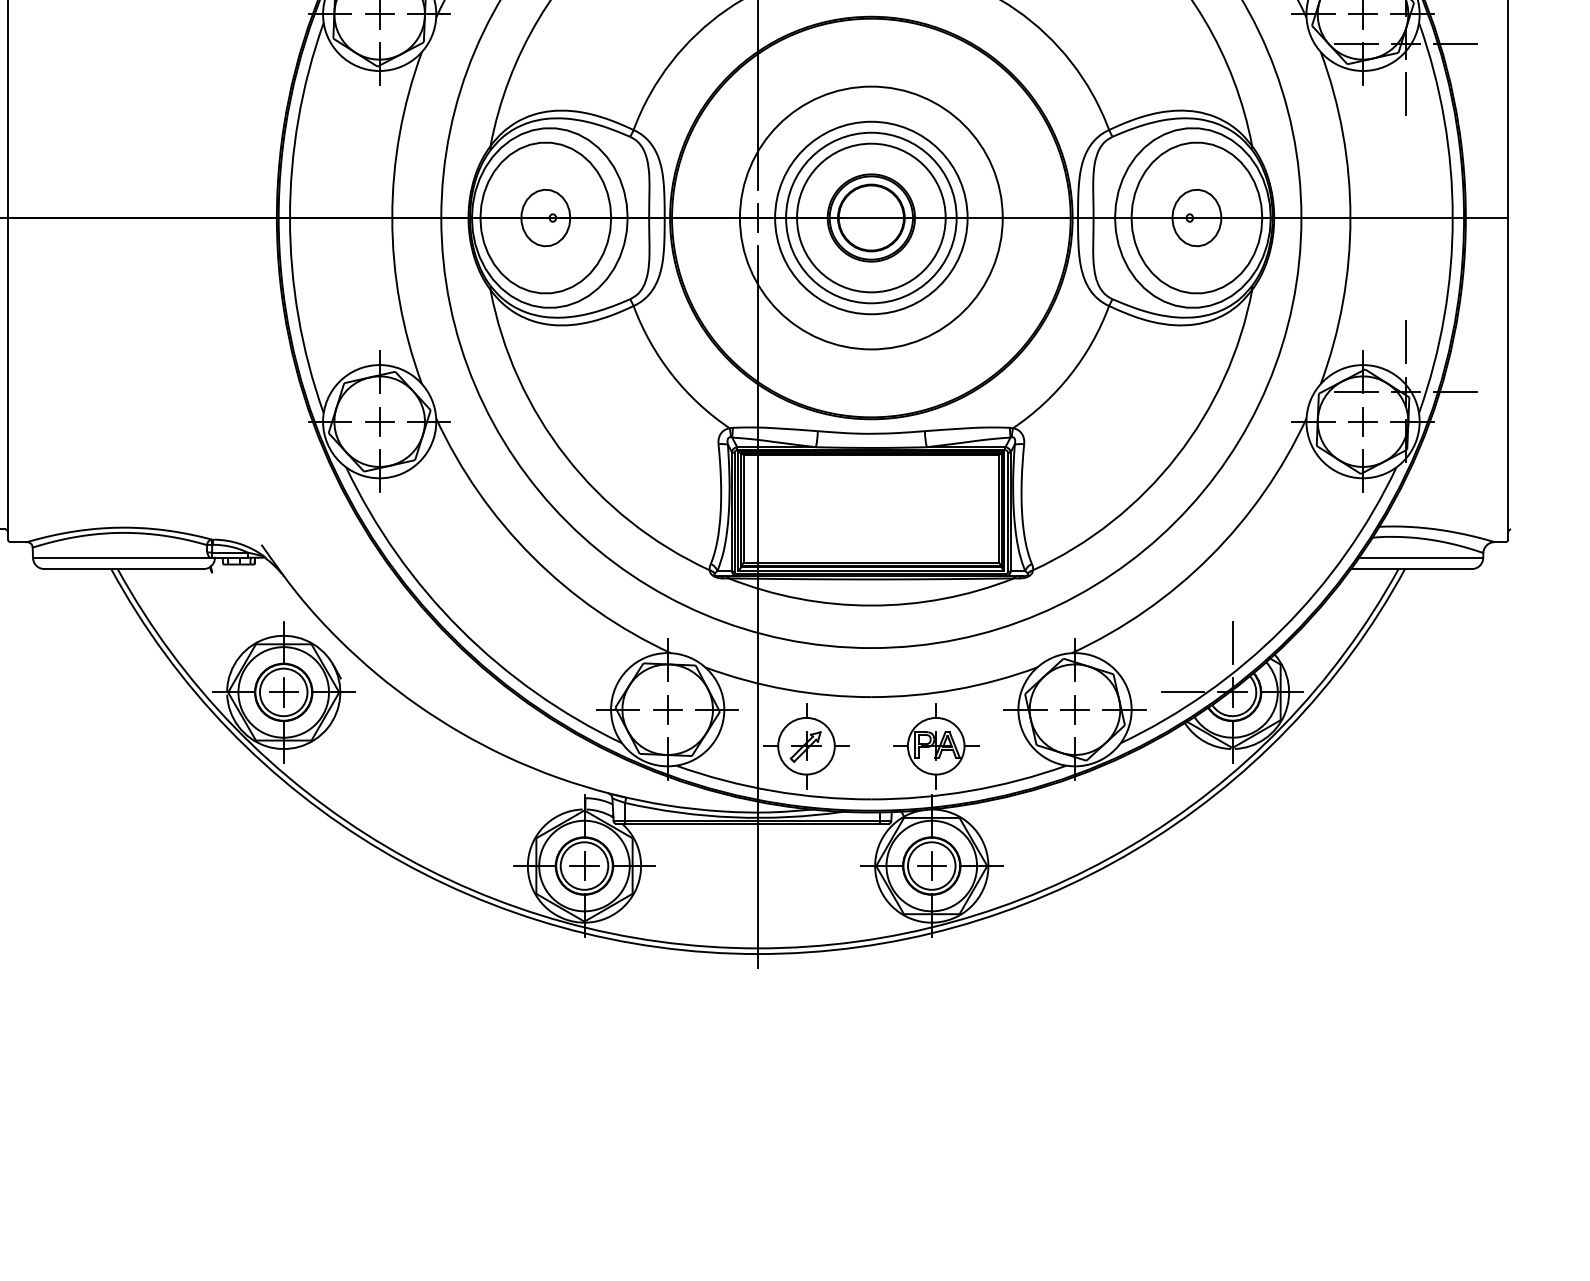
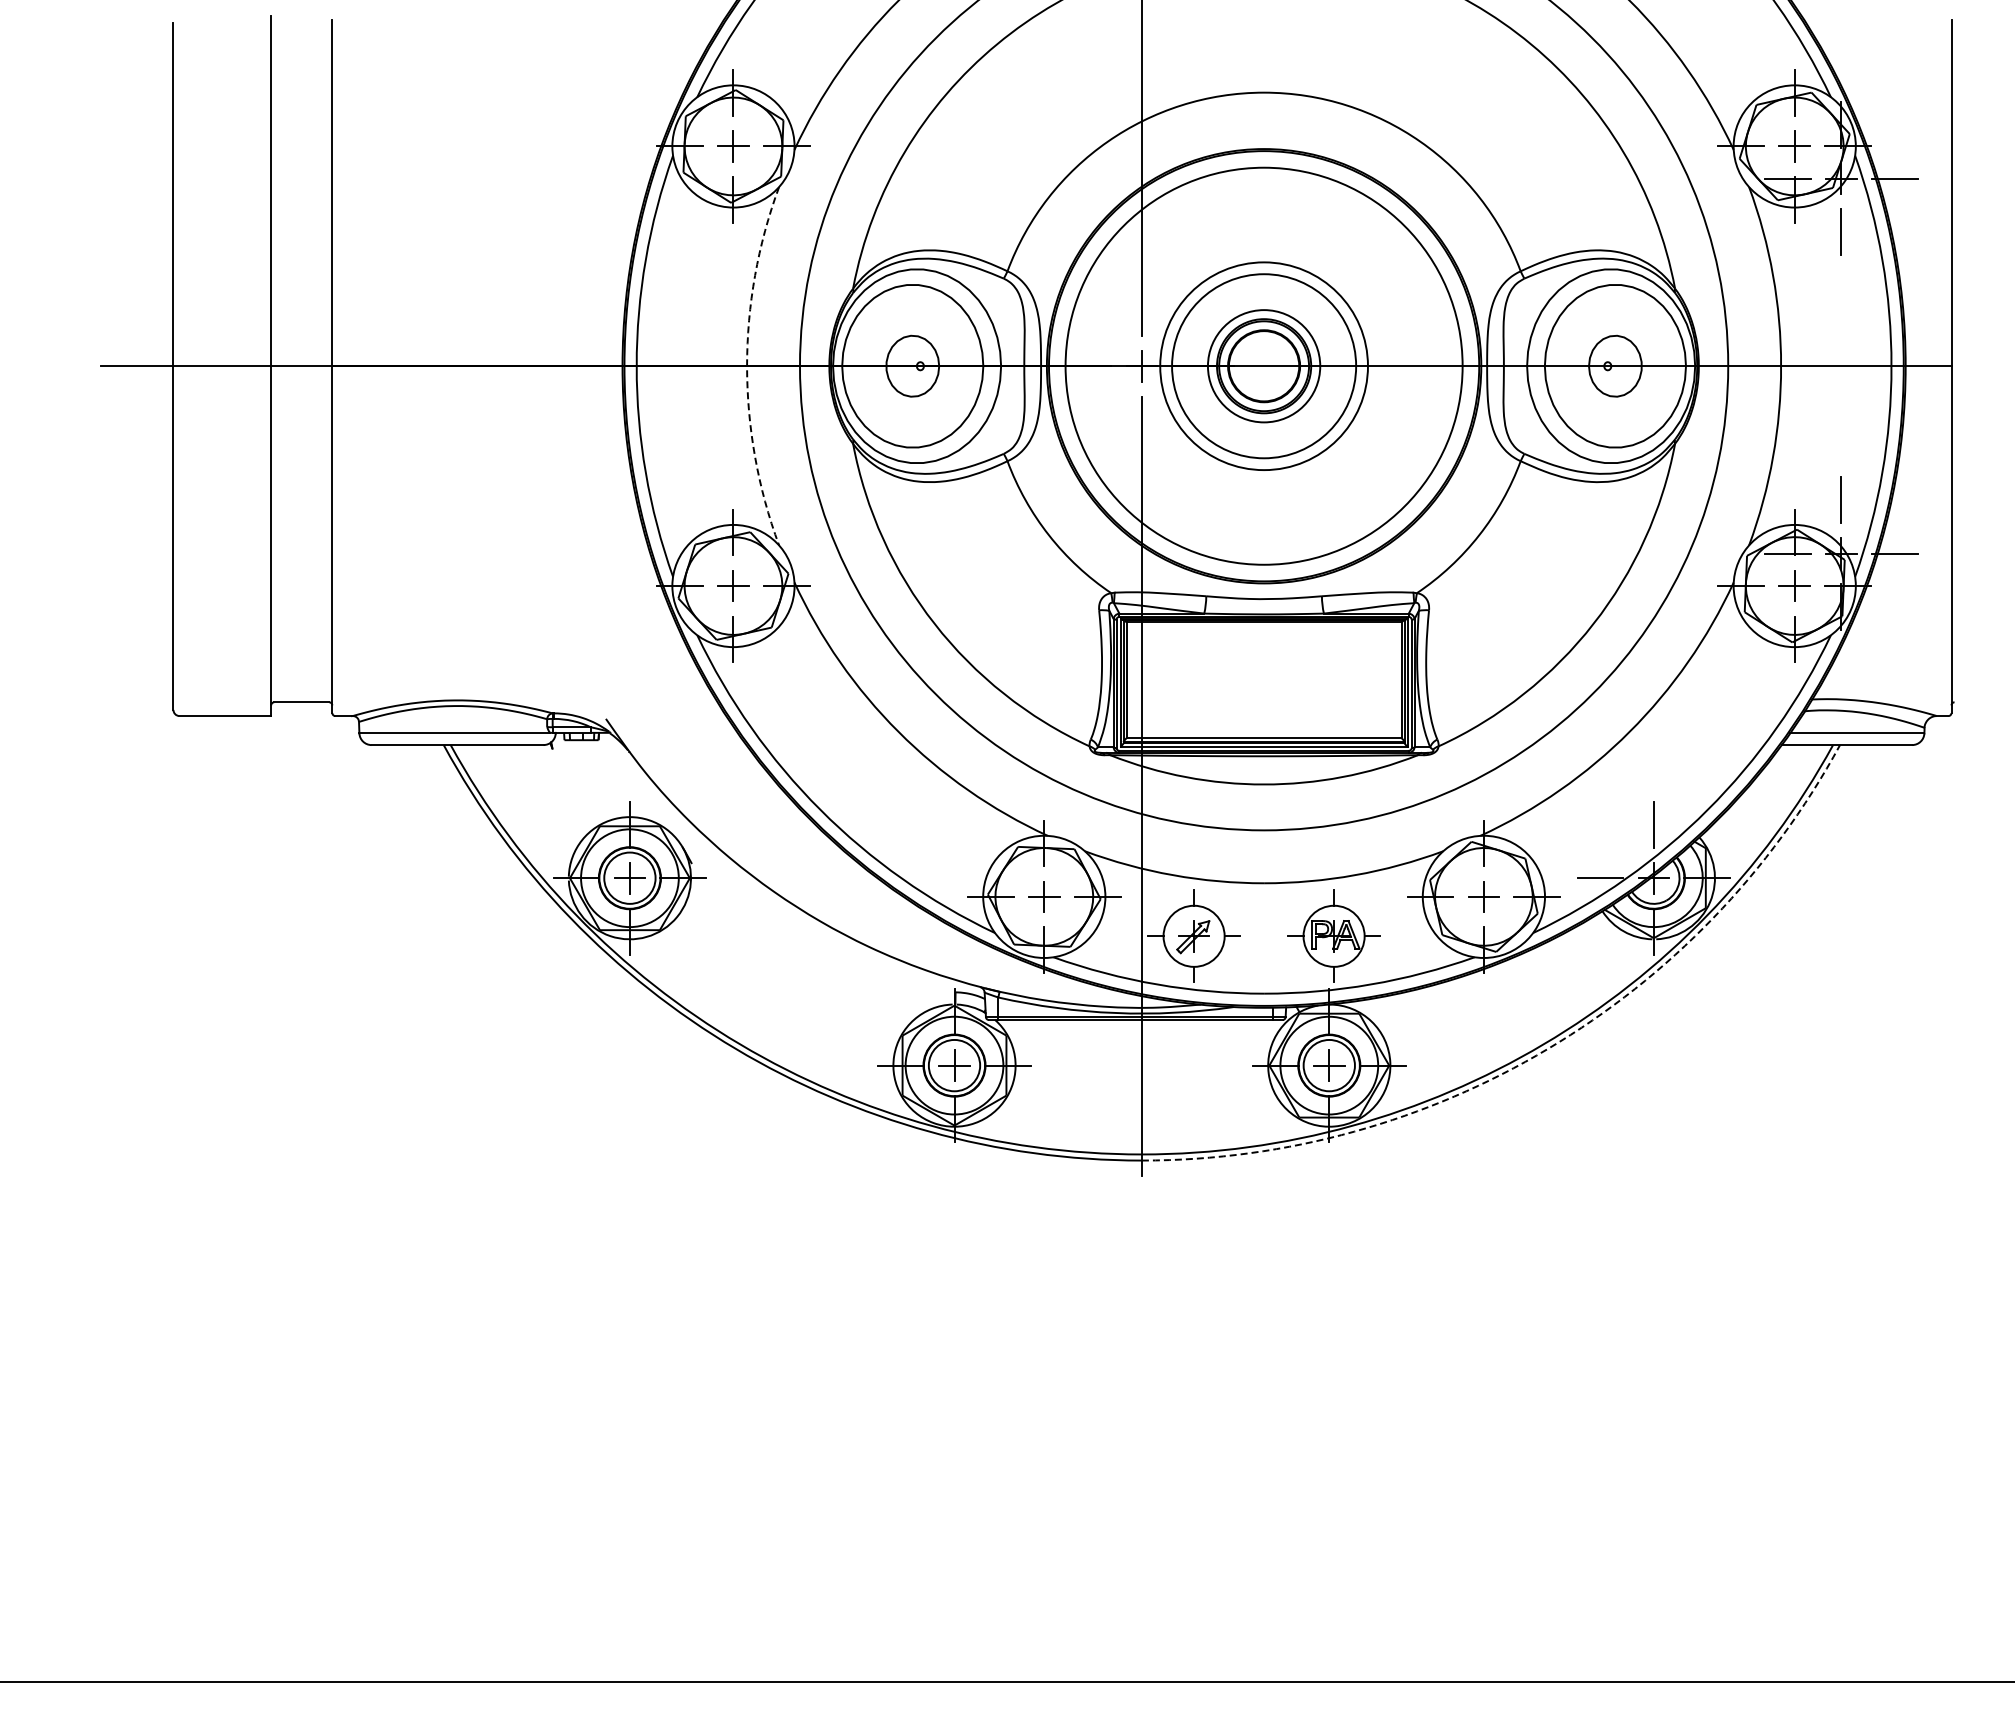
arc: (392, 218) -> (747, 366), solid -> dashed
circle: (870, 218) -> (1263, 366), size x0.7
circle: (870, 218) -> (1263, 366), size x1.4
arc: (1134, 850) -> (1548, 1048), solid -> dashed

